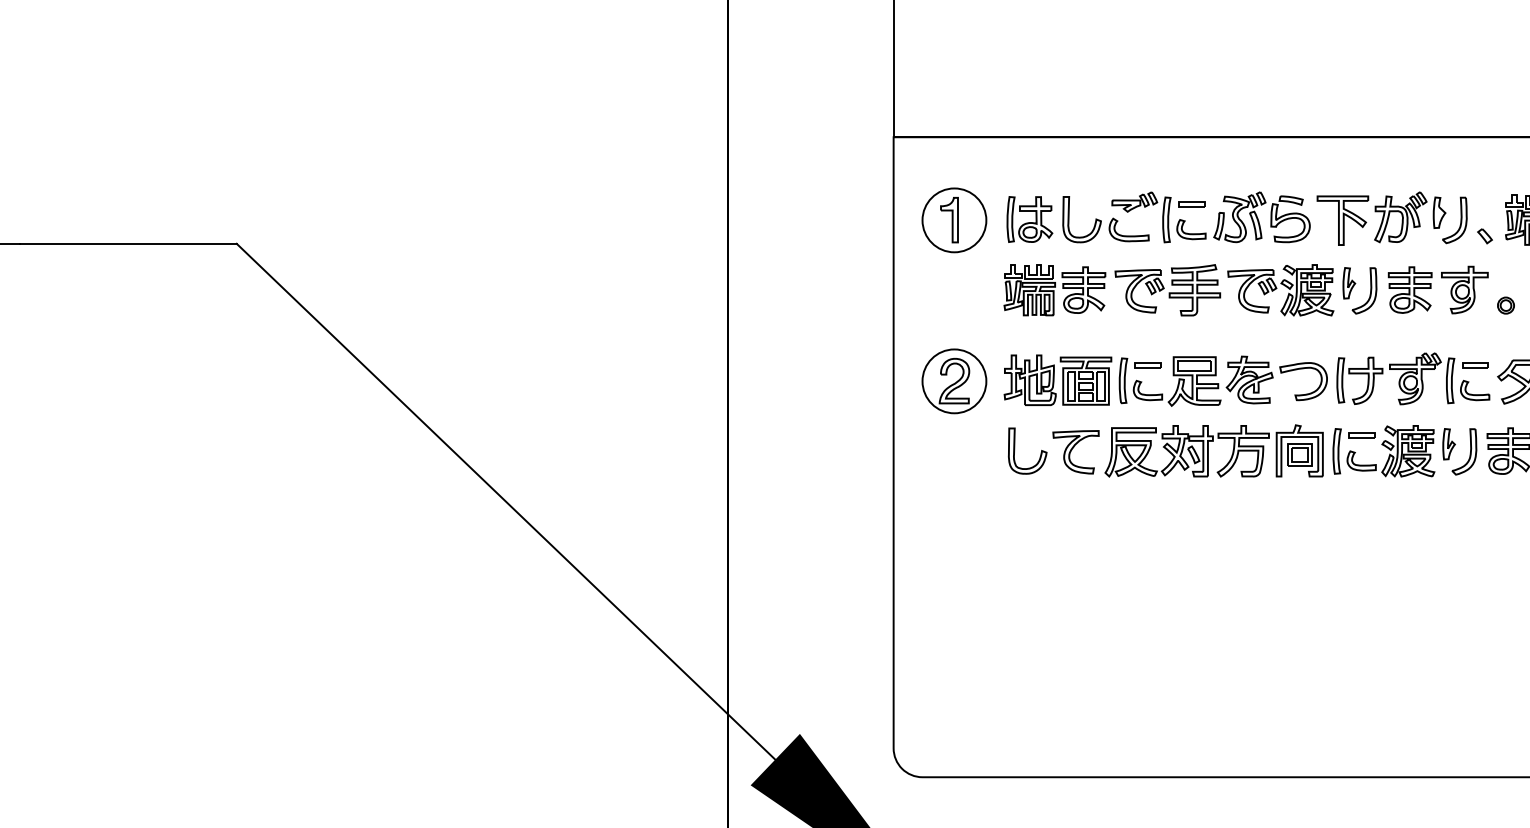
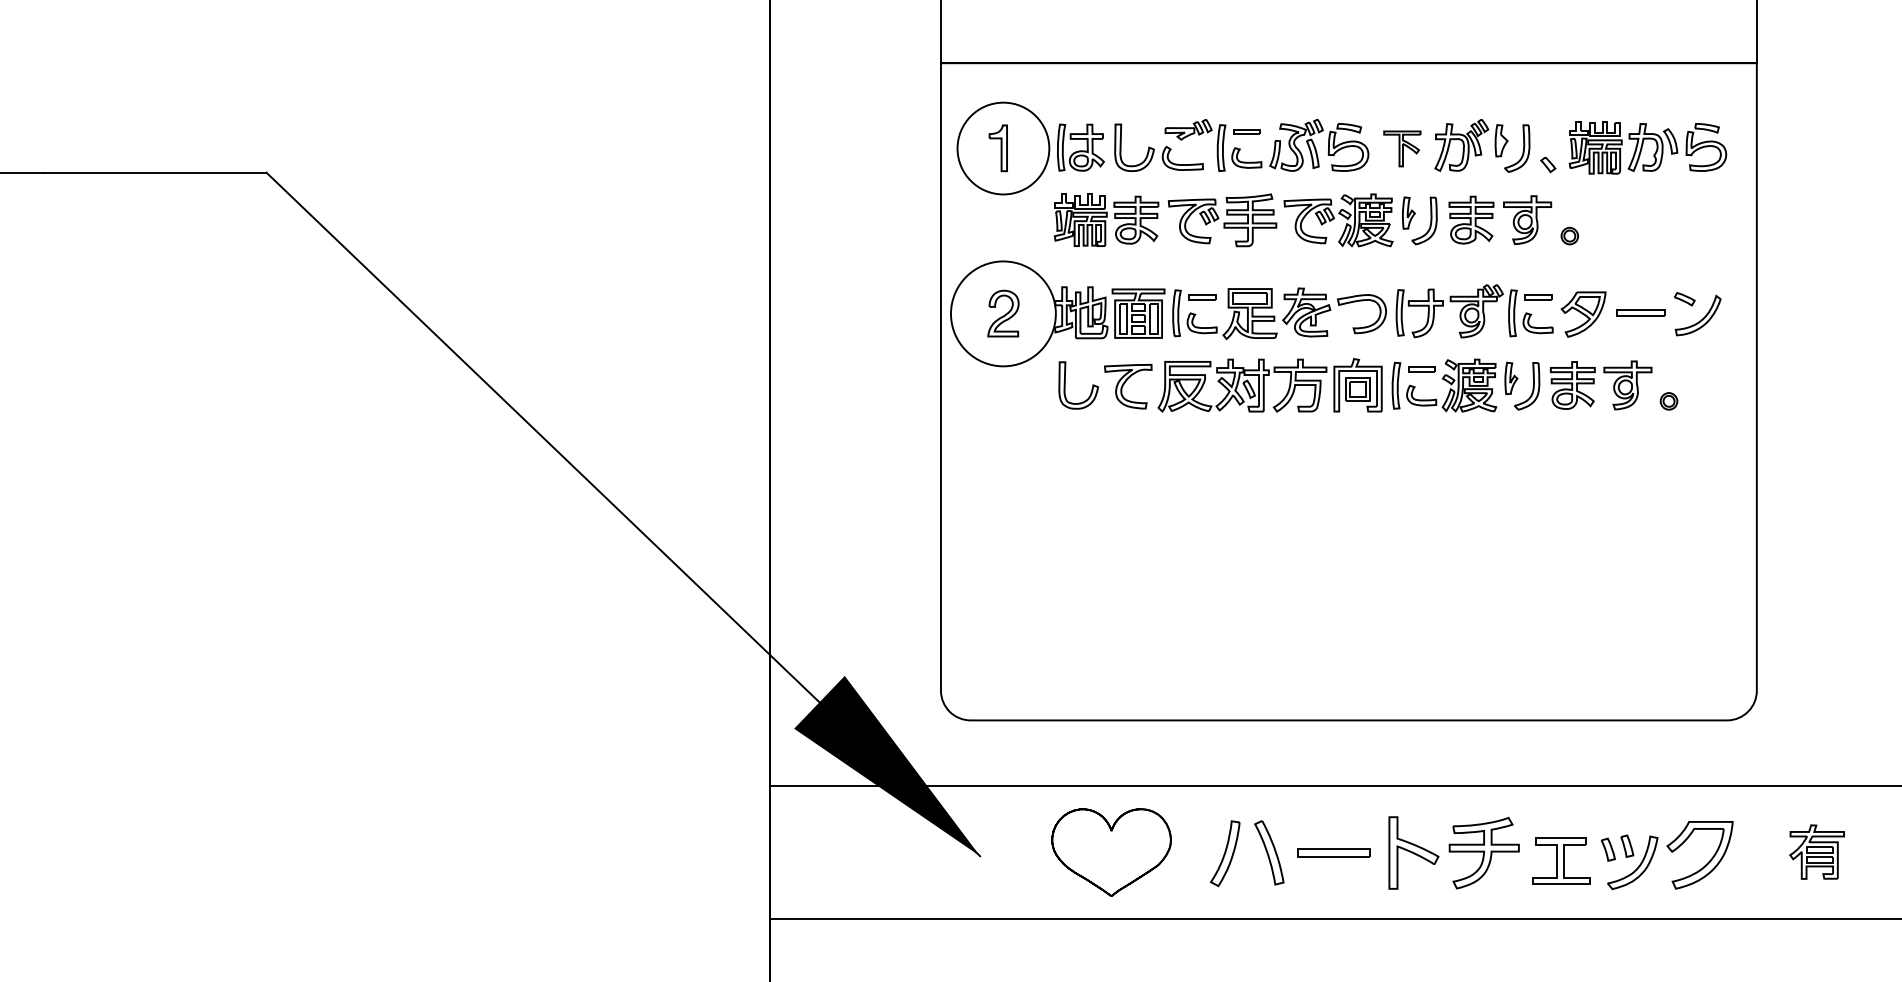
circle: (954, 220) -> (1003, 148), size x1.4
part: (1343, 220) -> (1402, 148), size x0.7
circle: (954, 380) -> (1003, 313), size x1.6

